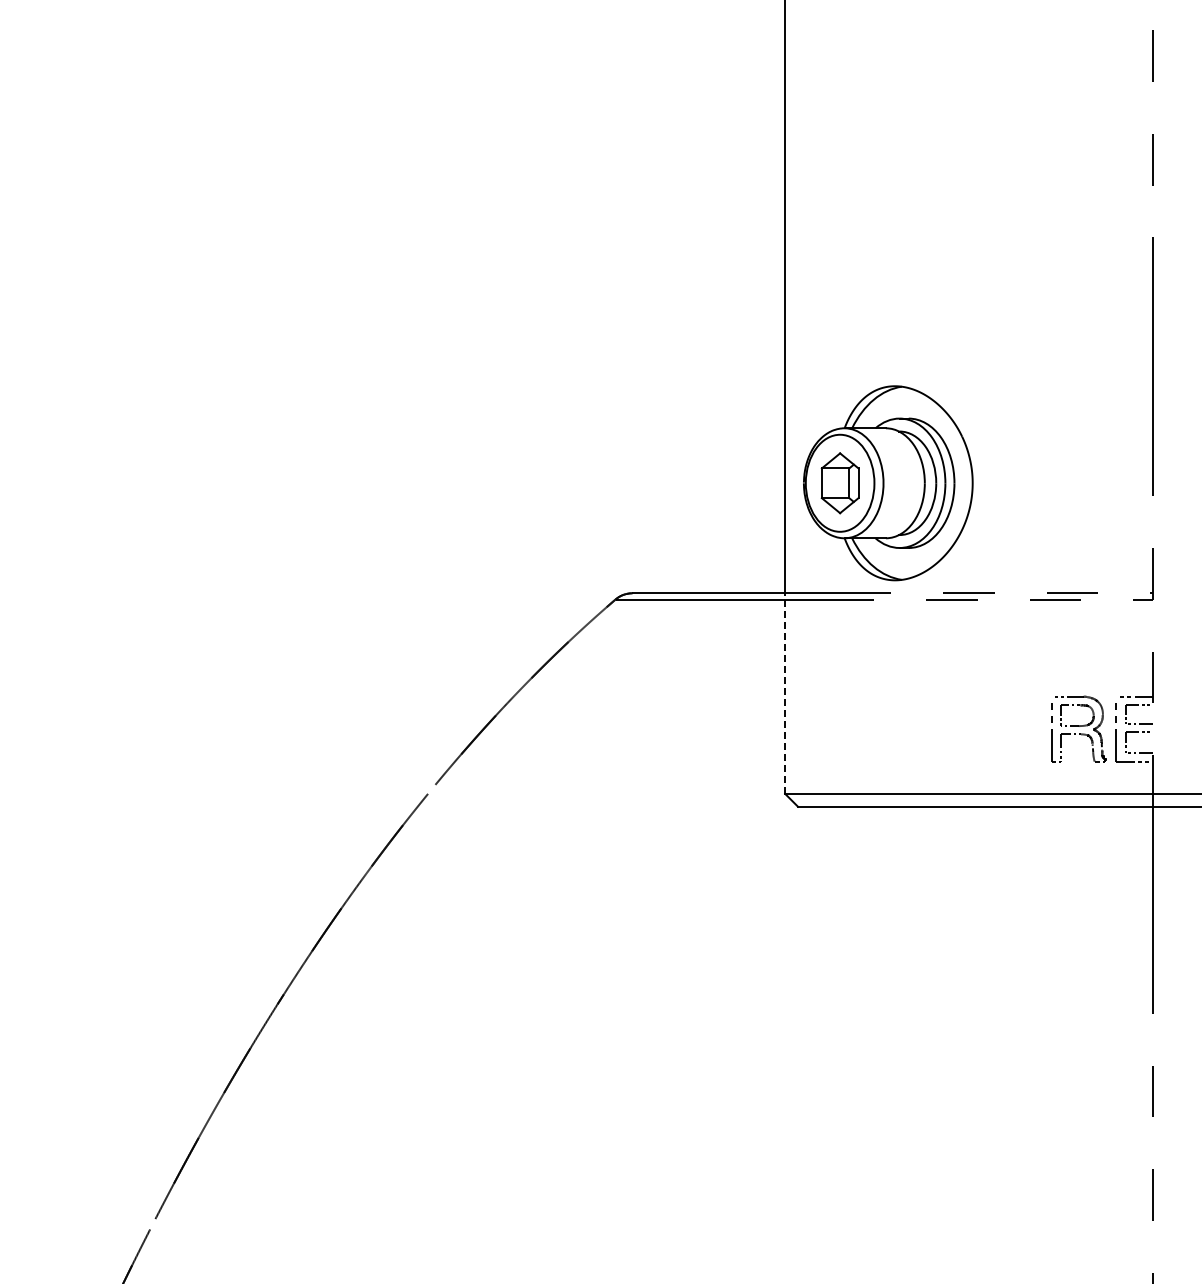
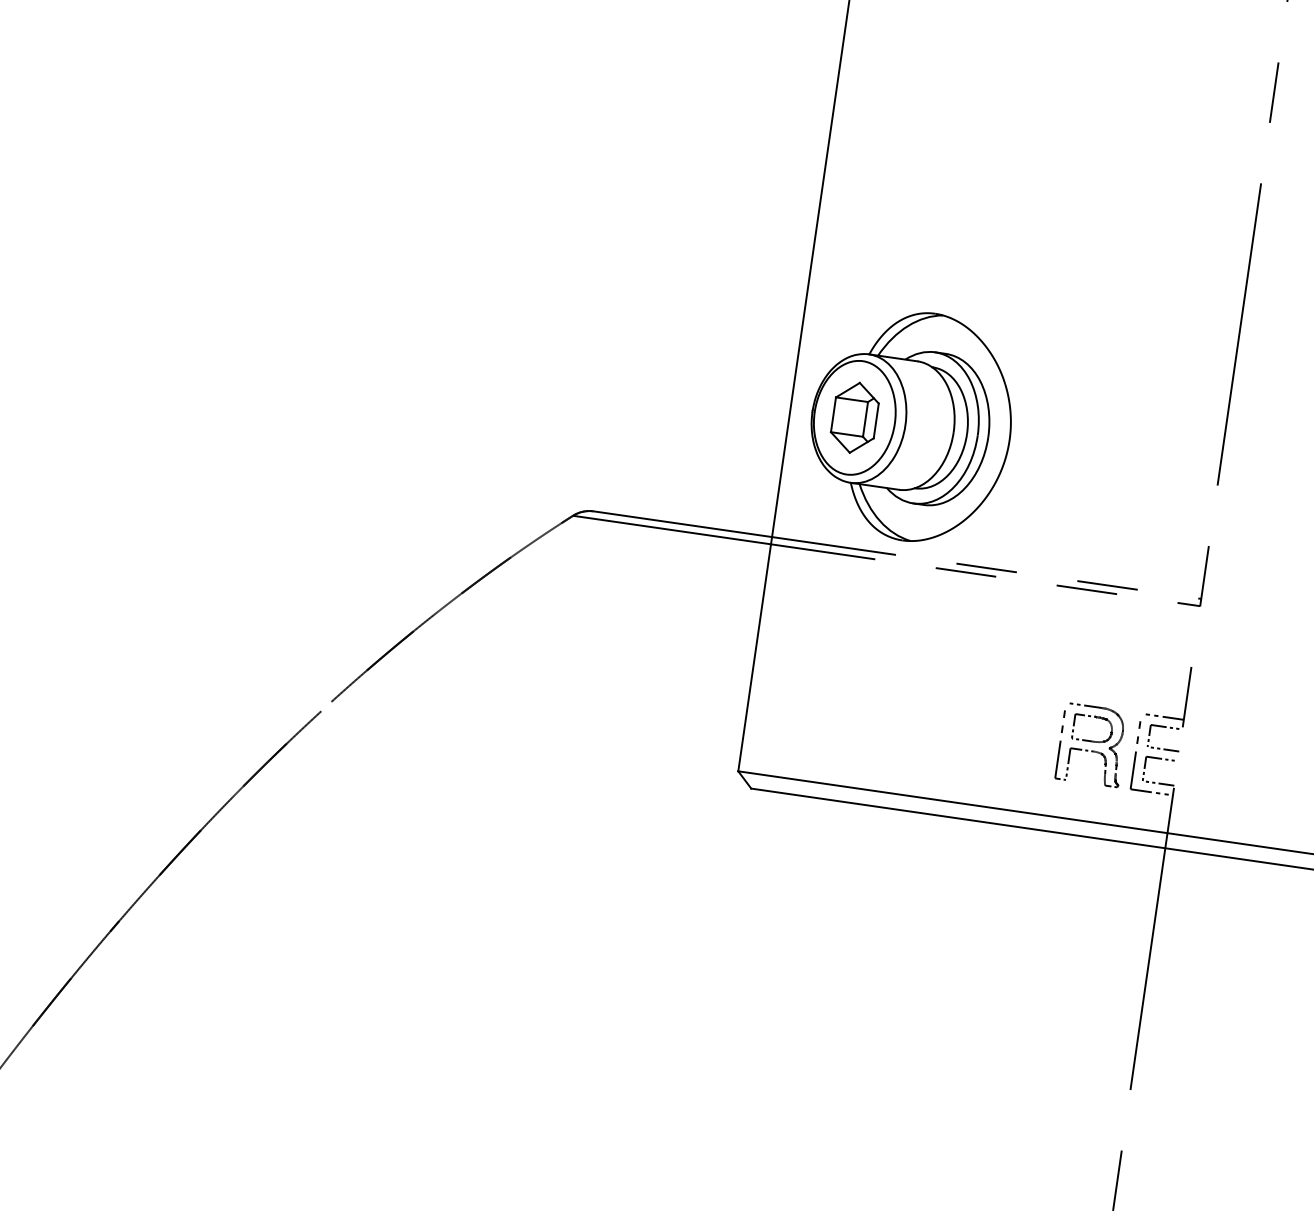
line: (785, 693) -> (755, 654), dashed -> solid

